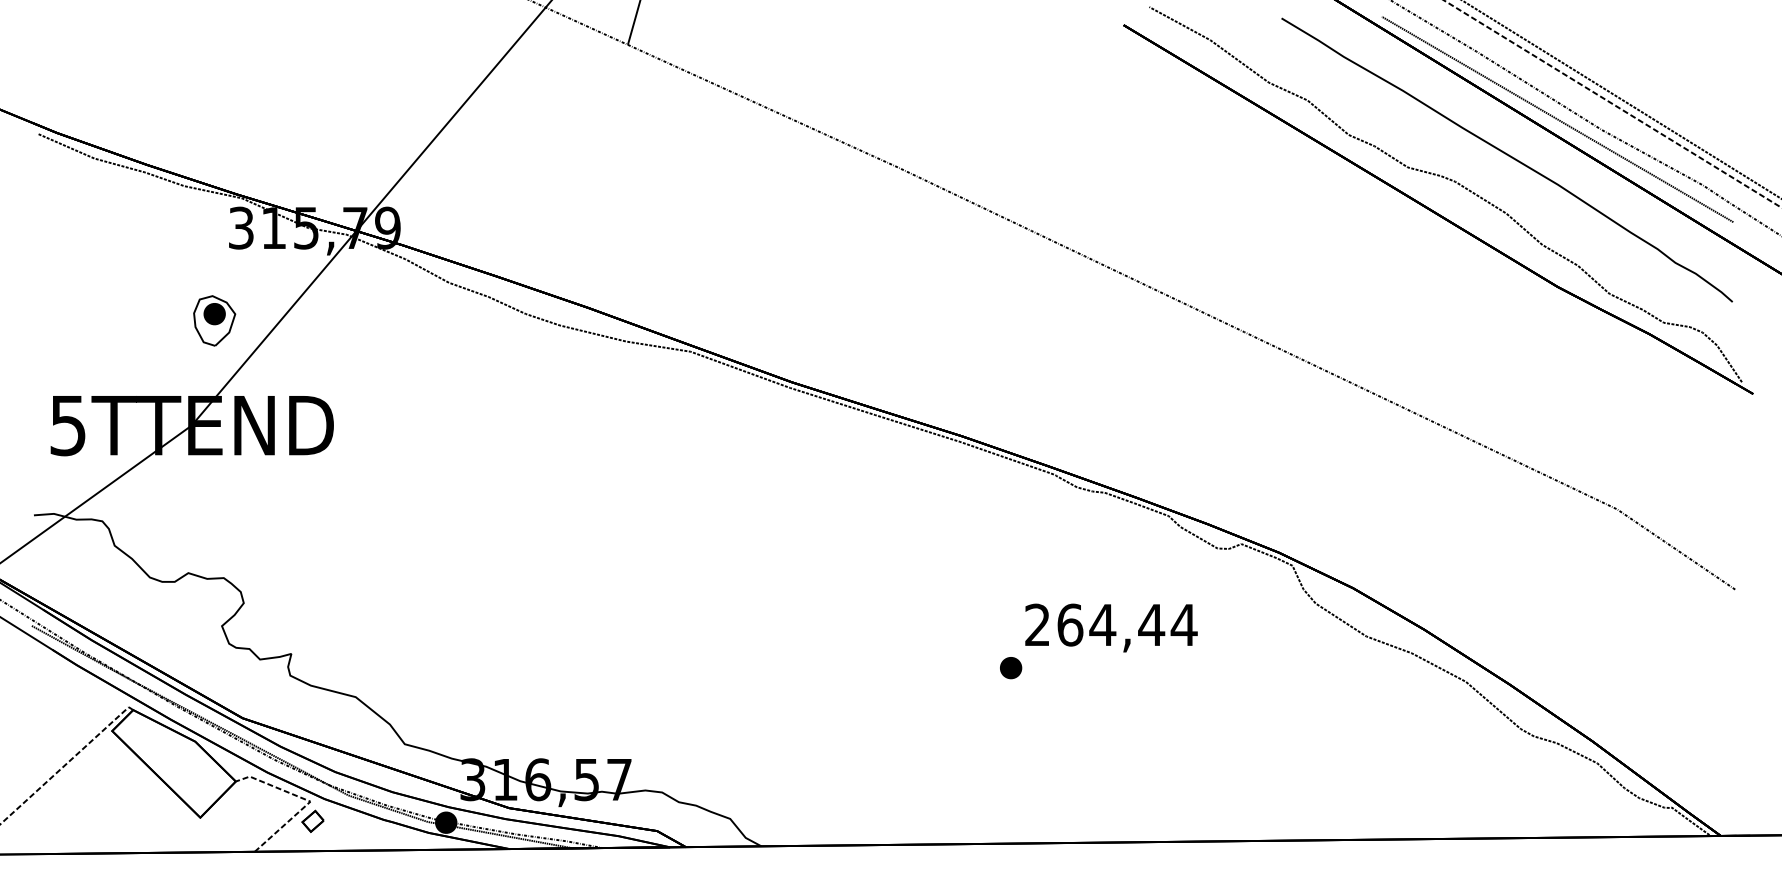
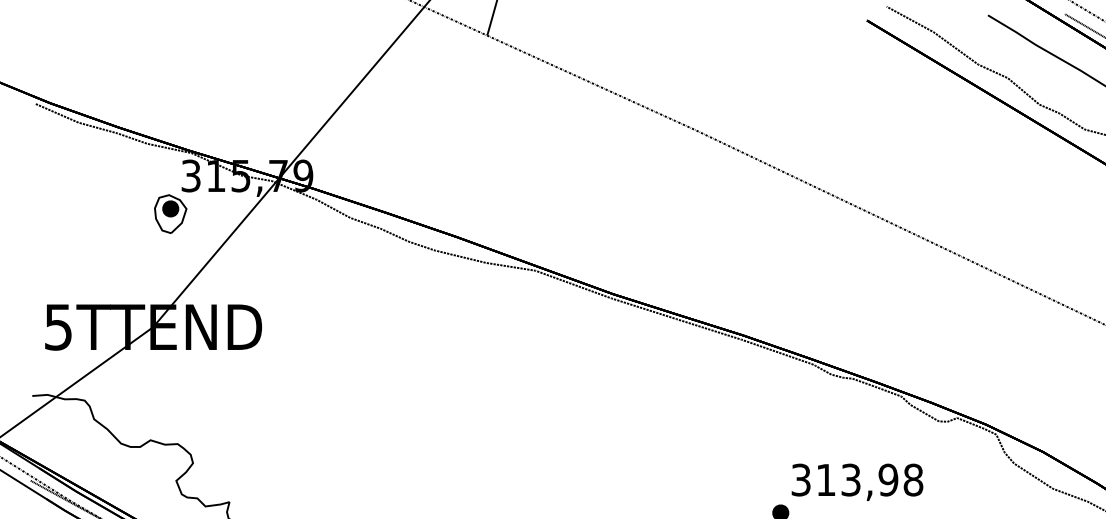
part: (214, 320) -> (170, 213), moved
text: (1111, 624) -> (857, 479), 264,44 -> 313,98

